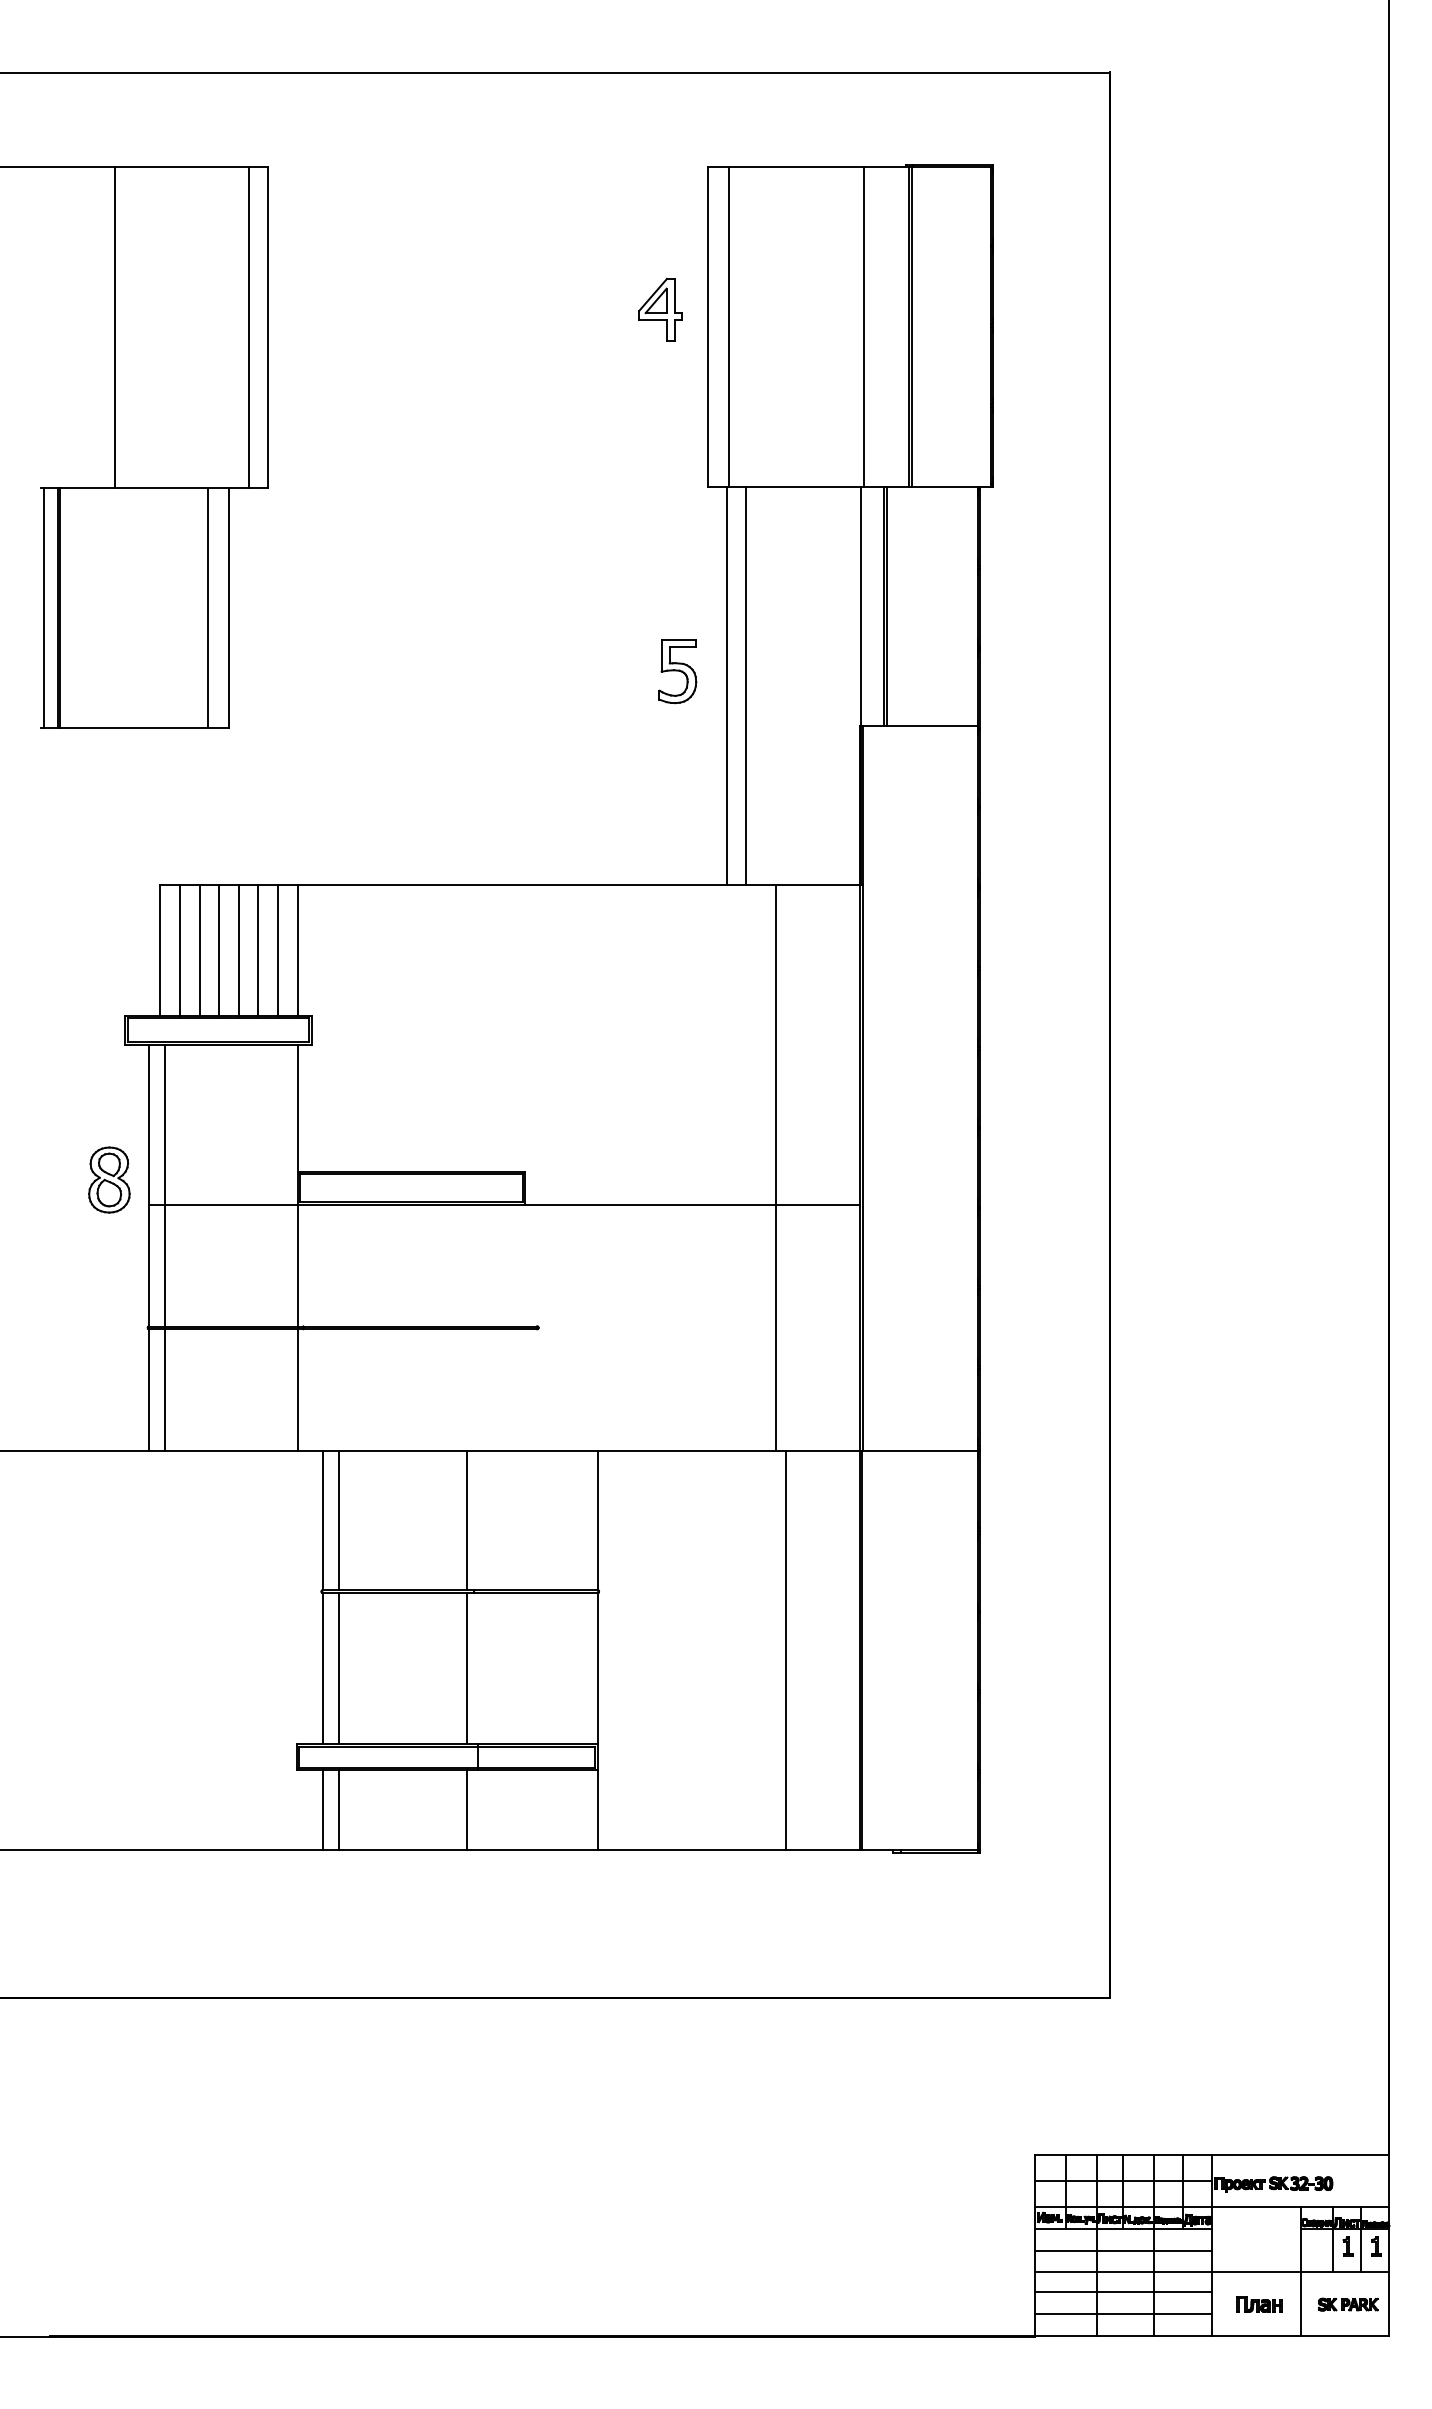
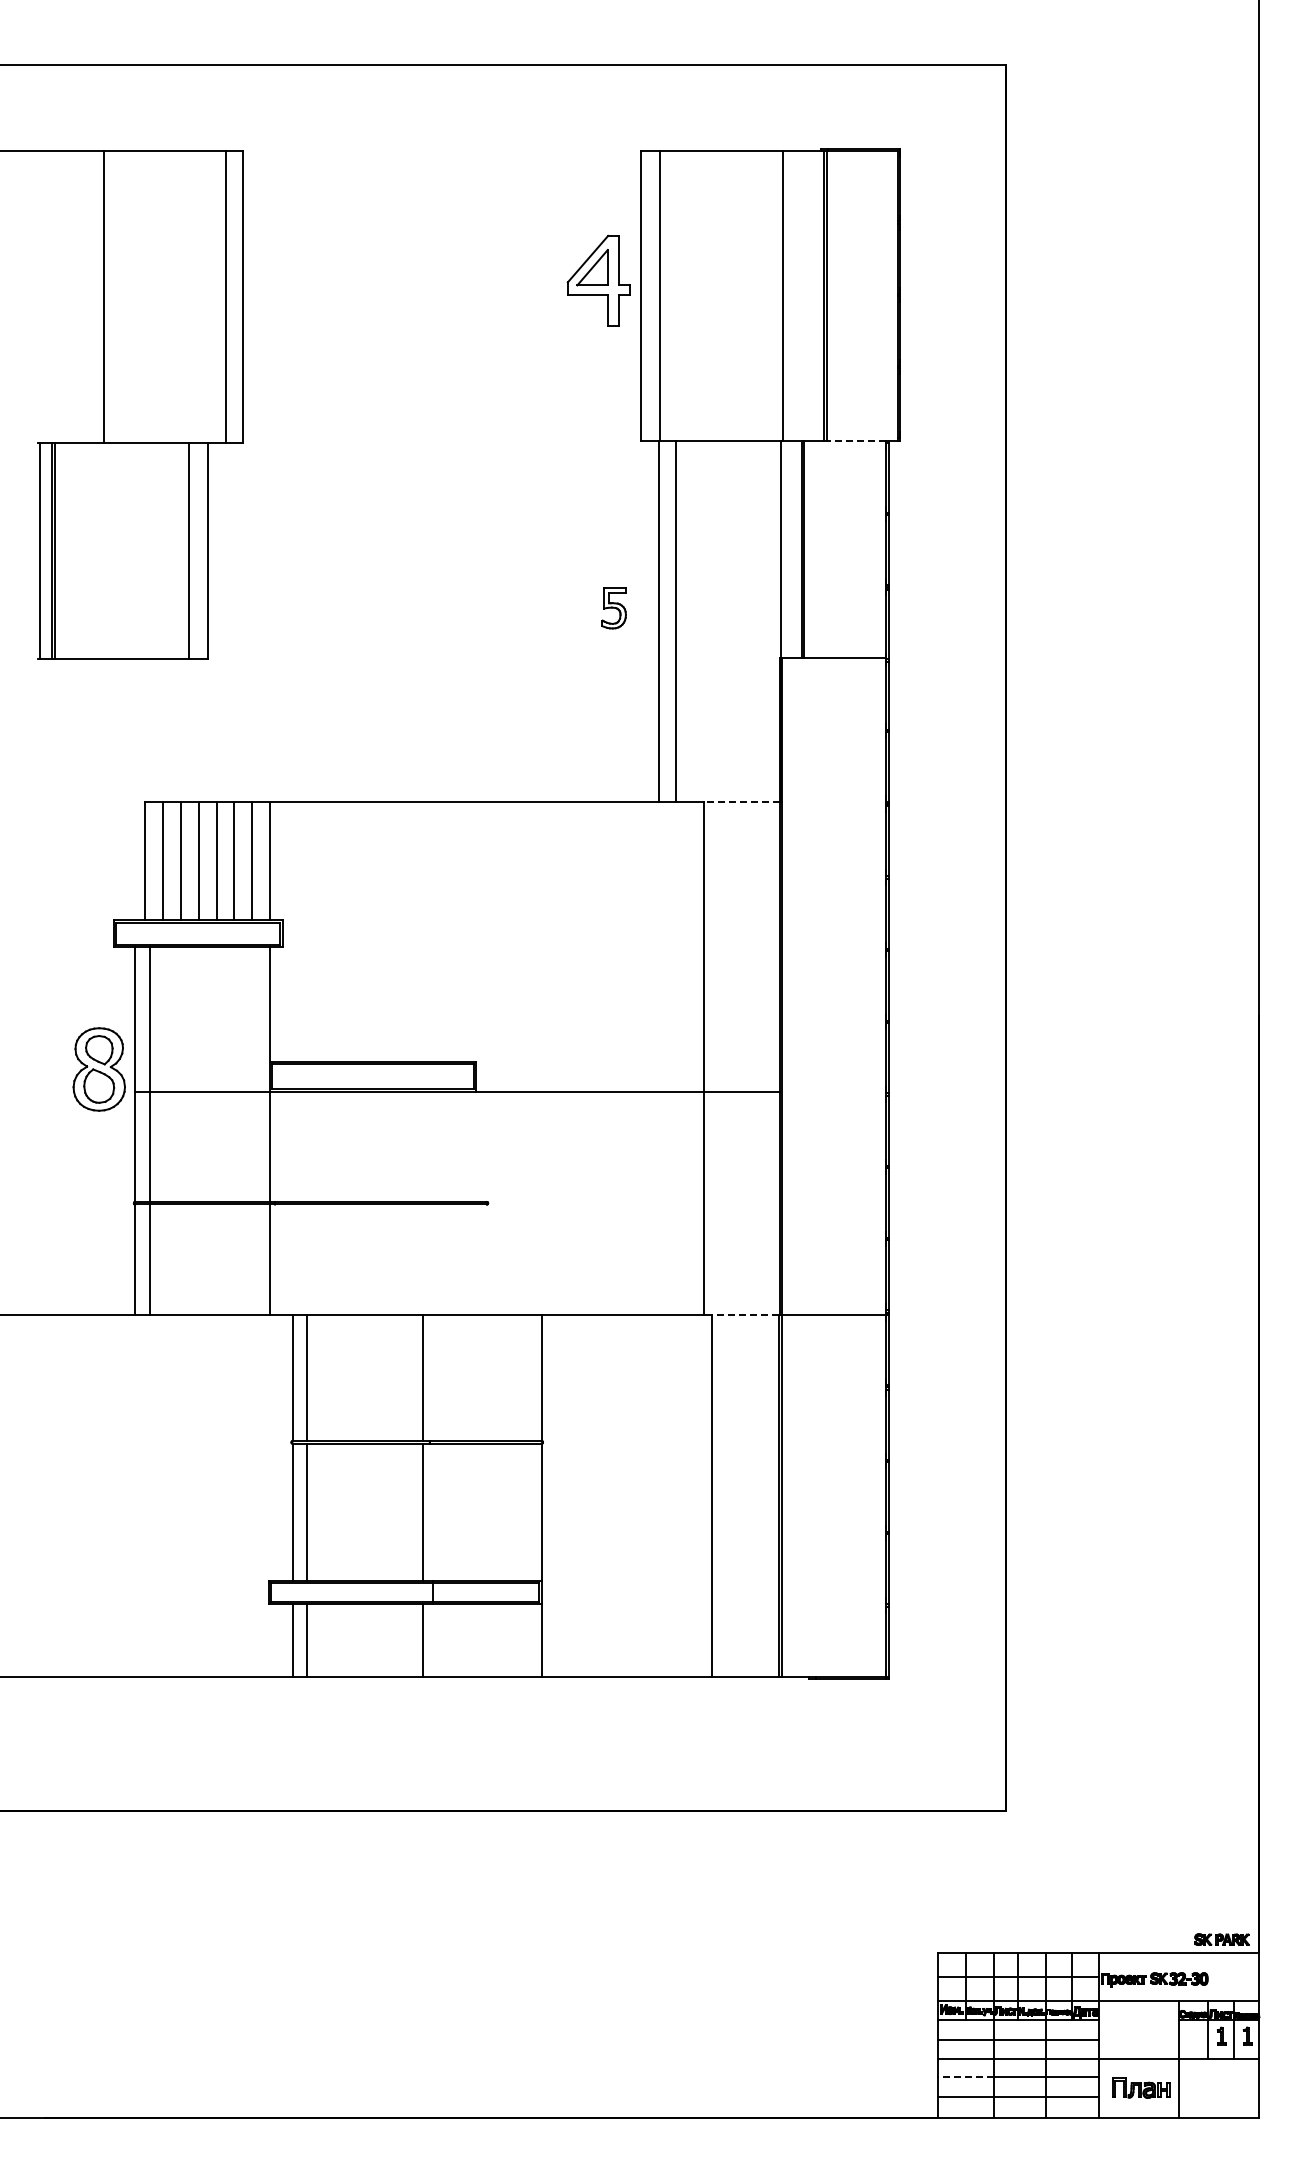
part: (660, 309) -> (598, 280), size x1.6
line: (944, 486) -> (856, 440), solid -> dashed
part: (676, 671) -> (613, 608), size x0.7
line: (818, 885) -> (741, 802), solid -> dashed
part: (108, 1179) -> (98, 1068), size x1.4
line: (822, 1451) -> (745, 1315), solid -> dashed
line: (1065, 2292) -> (965, 2077), solid -> dashed
part: (1259, 2304) -> (1141, 2088), size x1.4
part: (1347, 2304) -> (1221, 1939), moved

